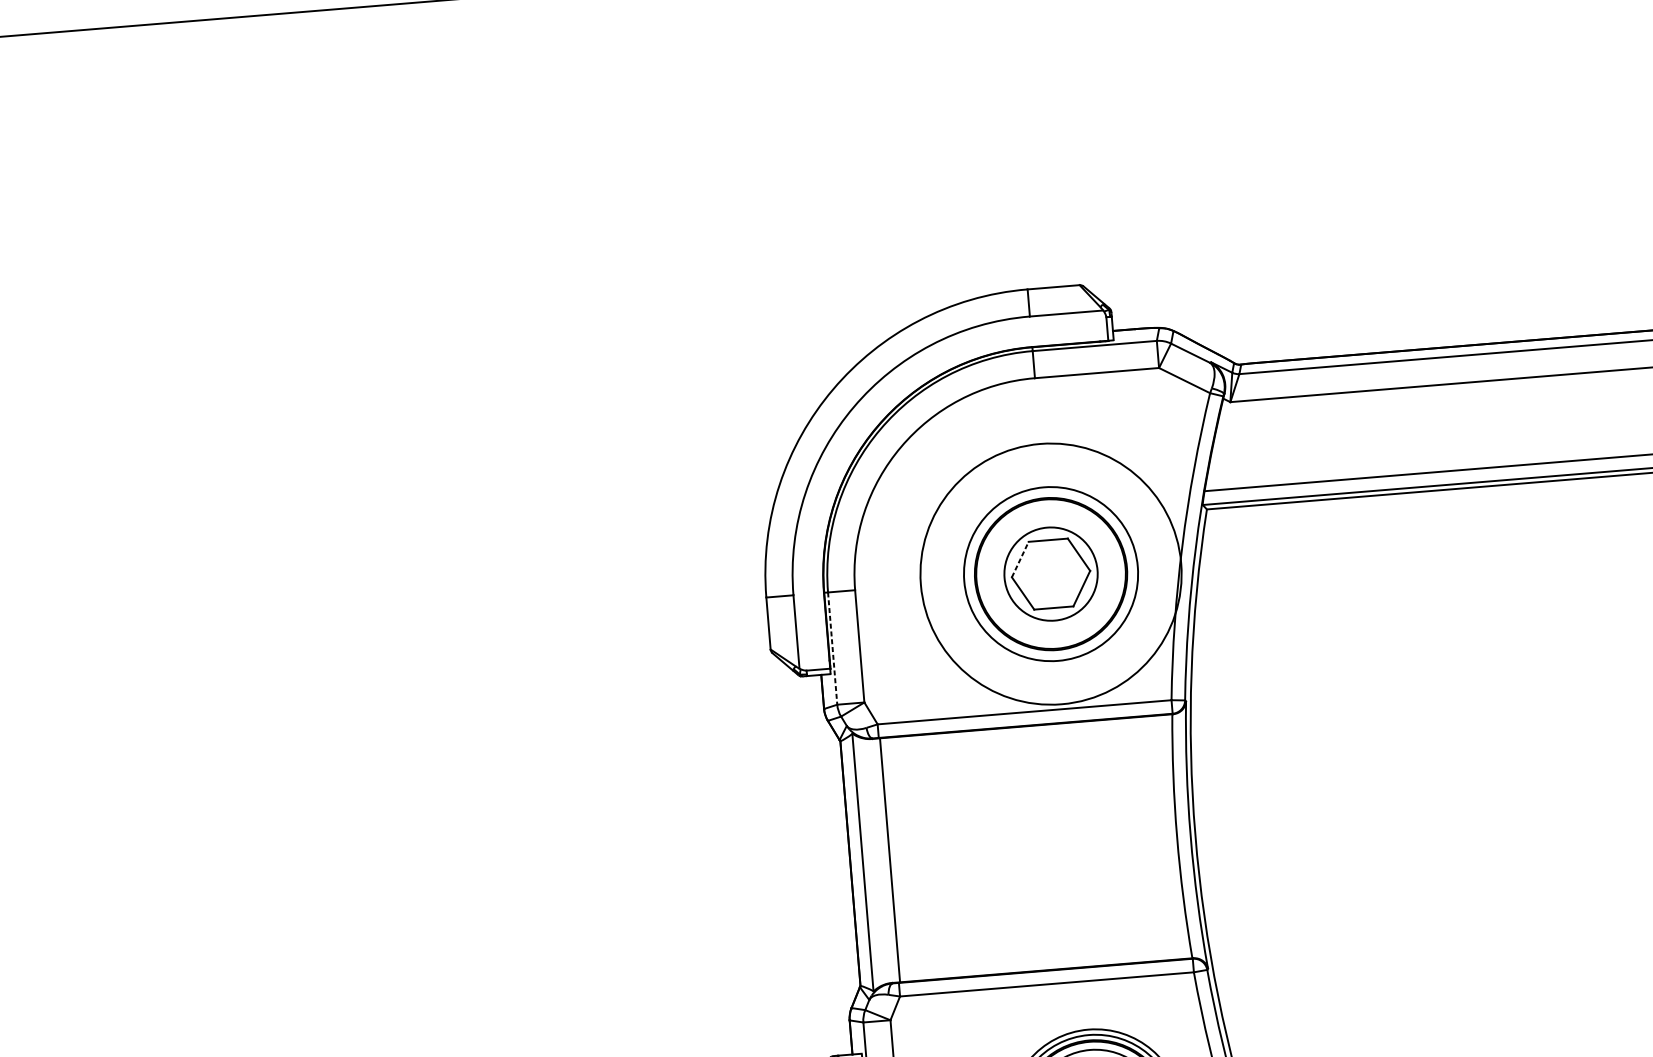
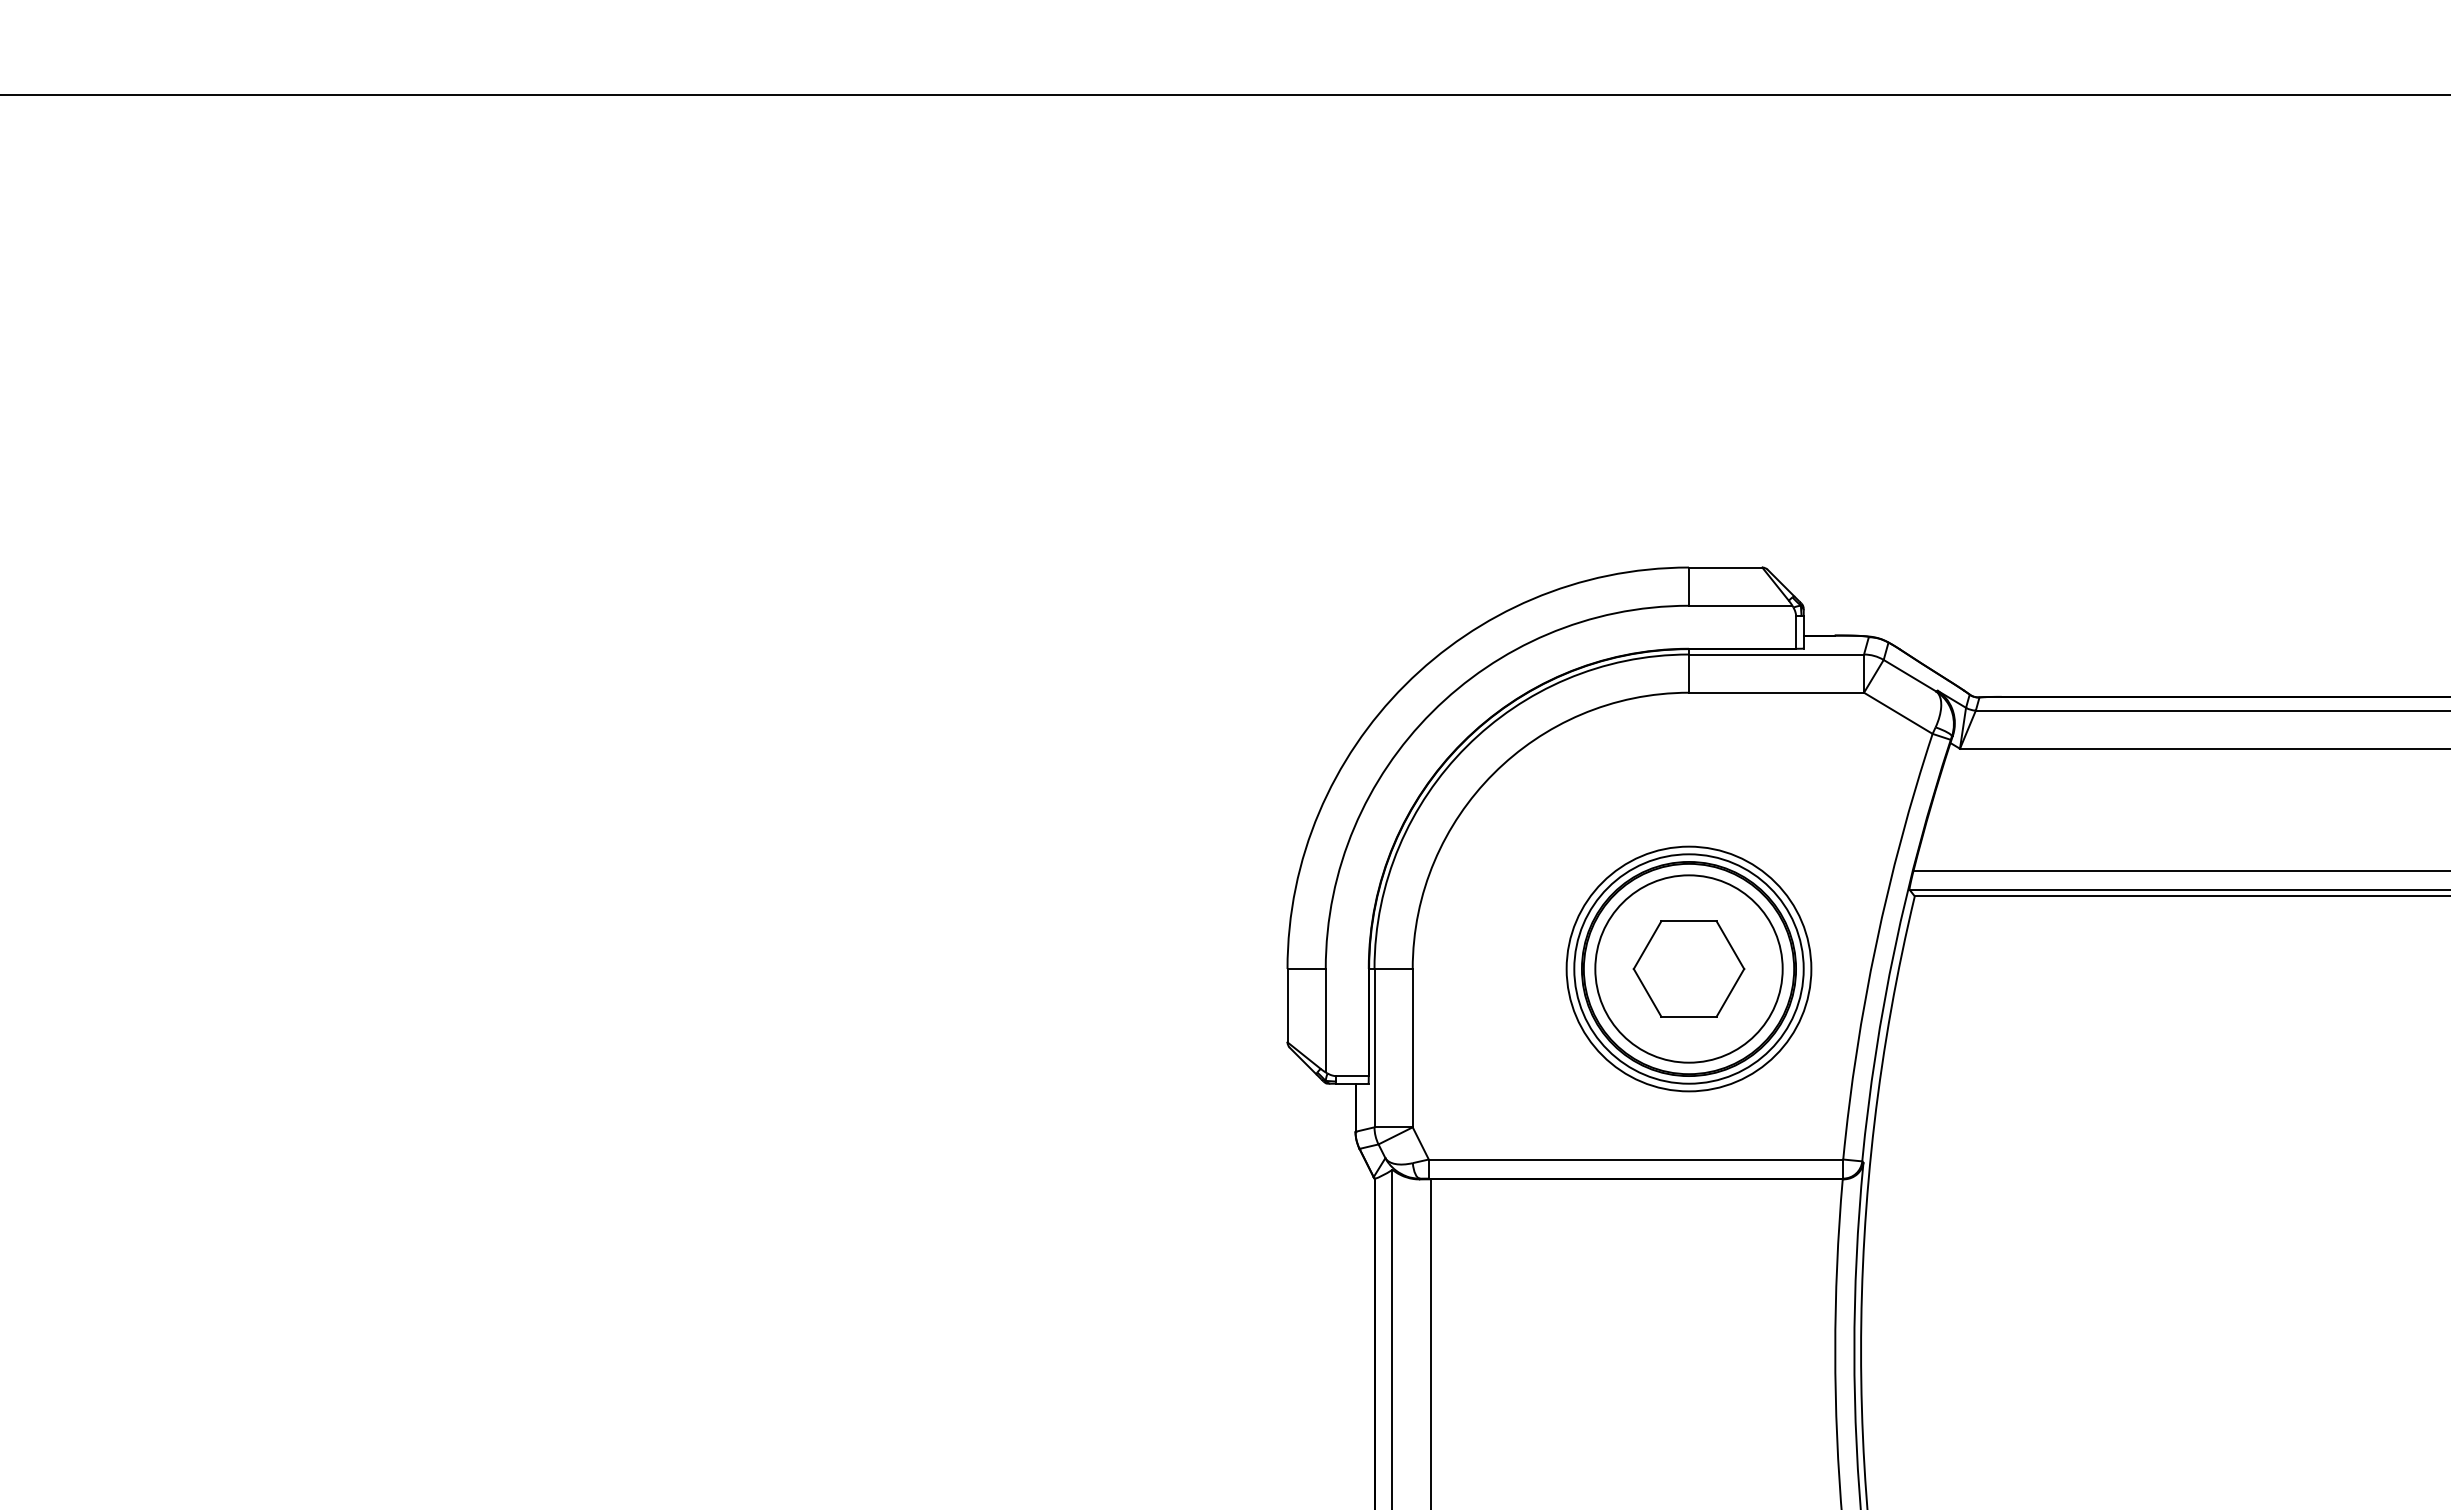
line: (1020, 559) -> (1647, 945), dashed -> solid
circle: (1050, 573) -> (1688, 968), size x0.62
circle: (1050, 573) -> (1688, 968), size x1.43
line: (832, 648) -> (1374, 1048), dashed -> solid

